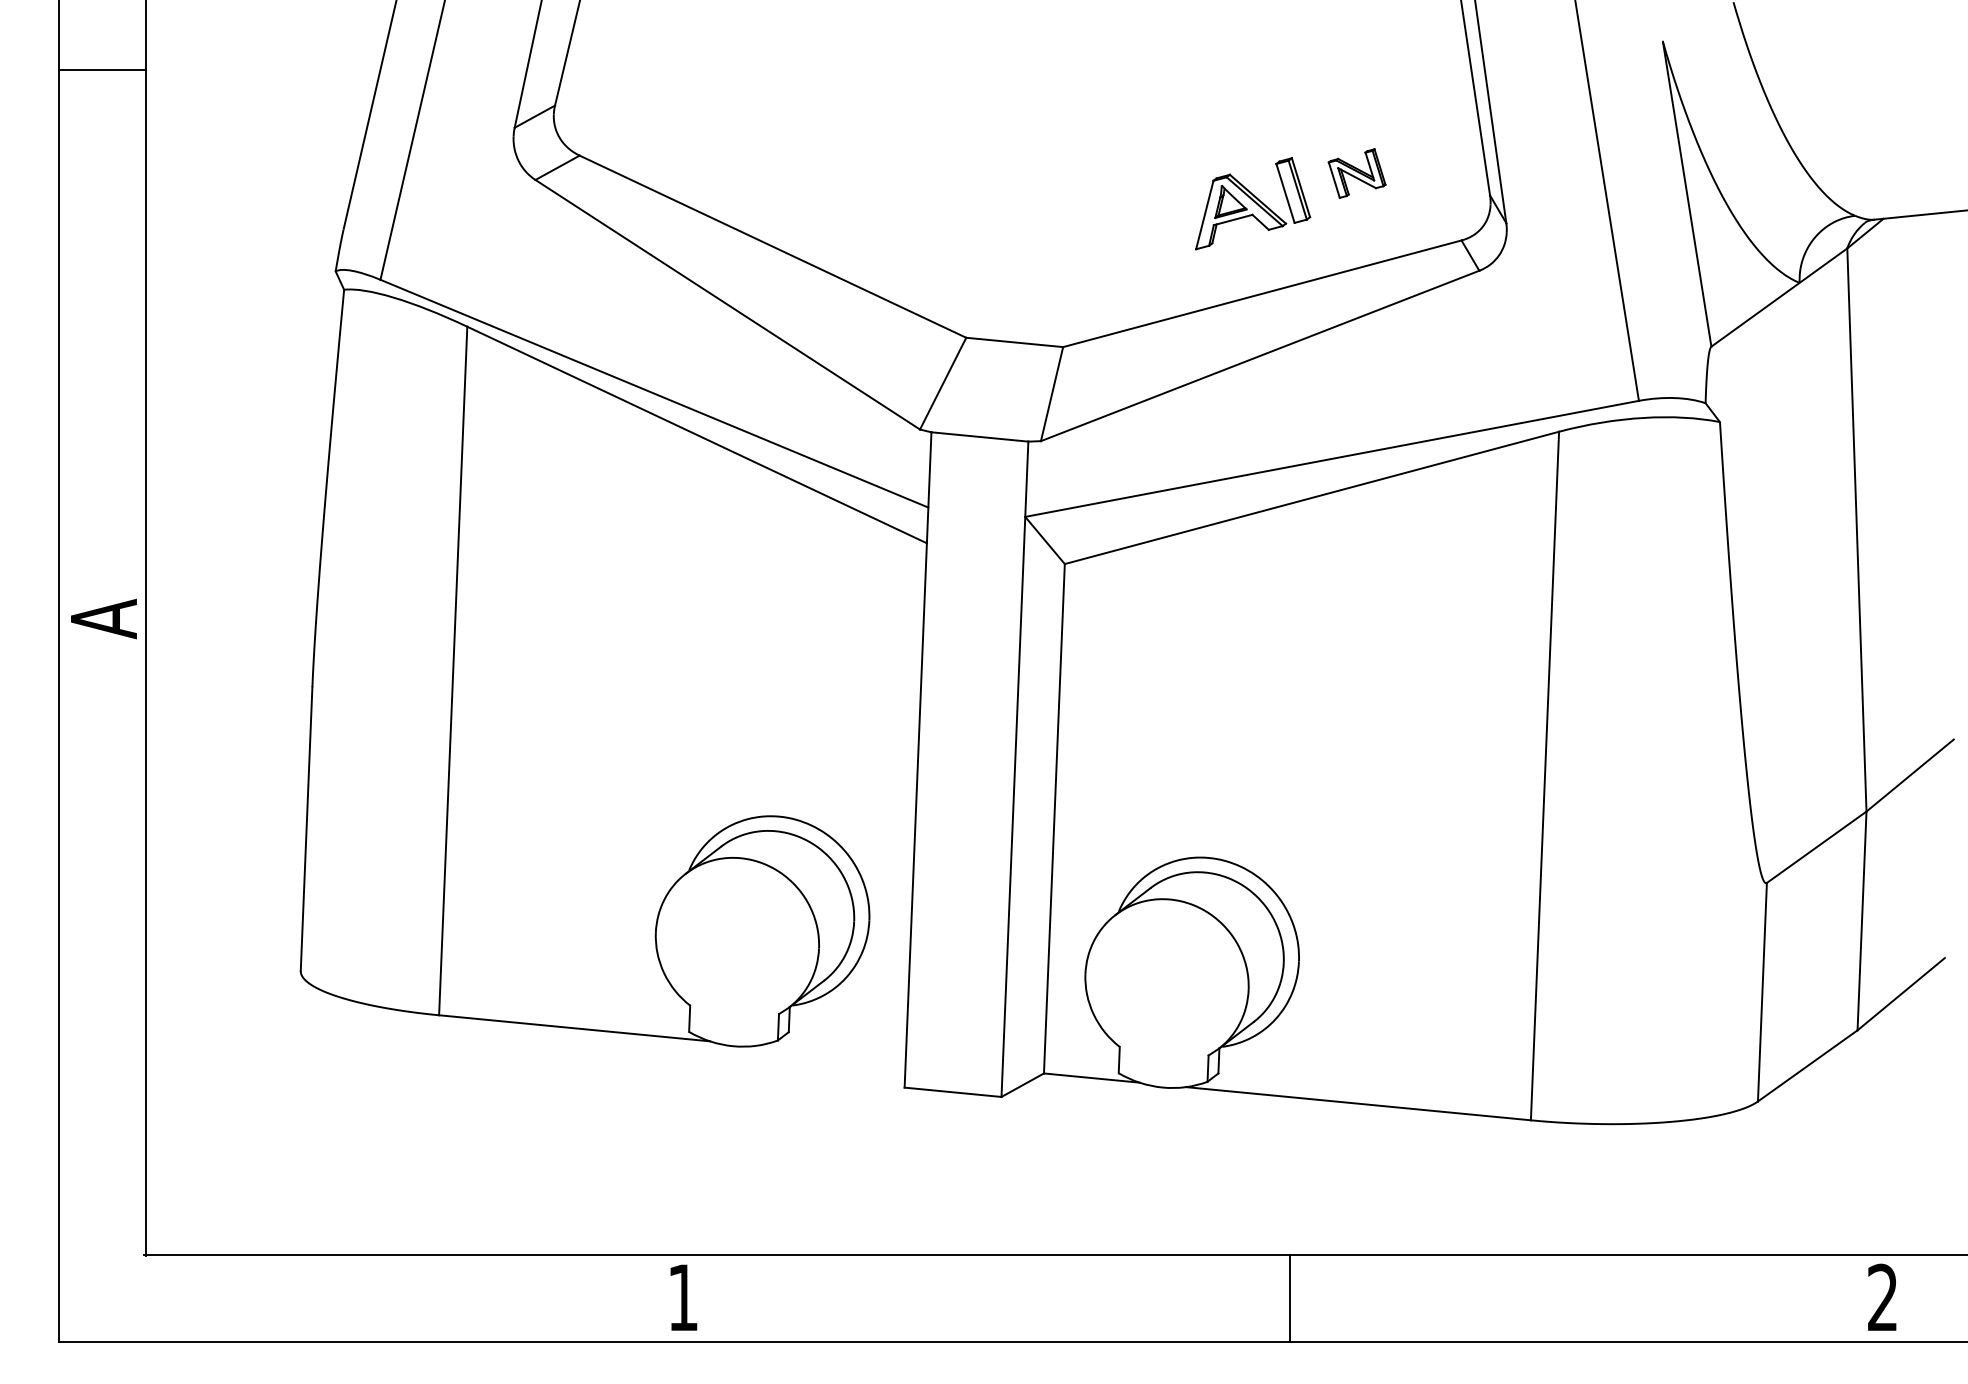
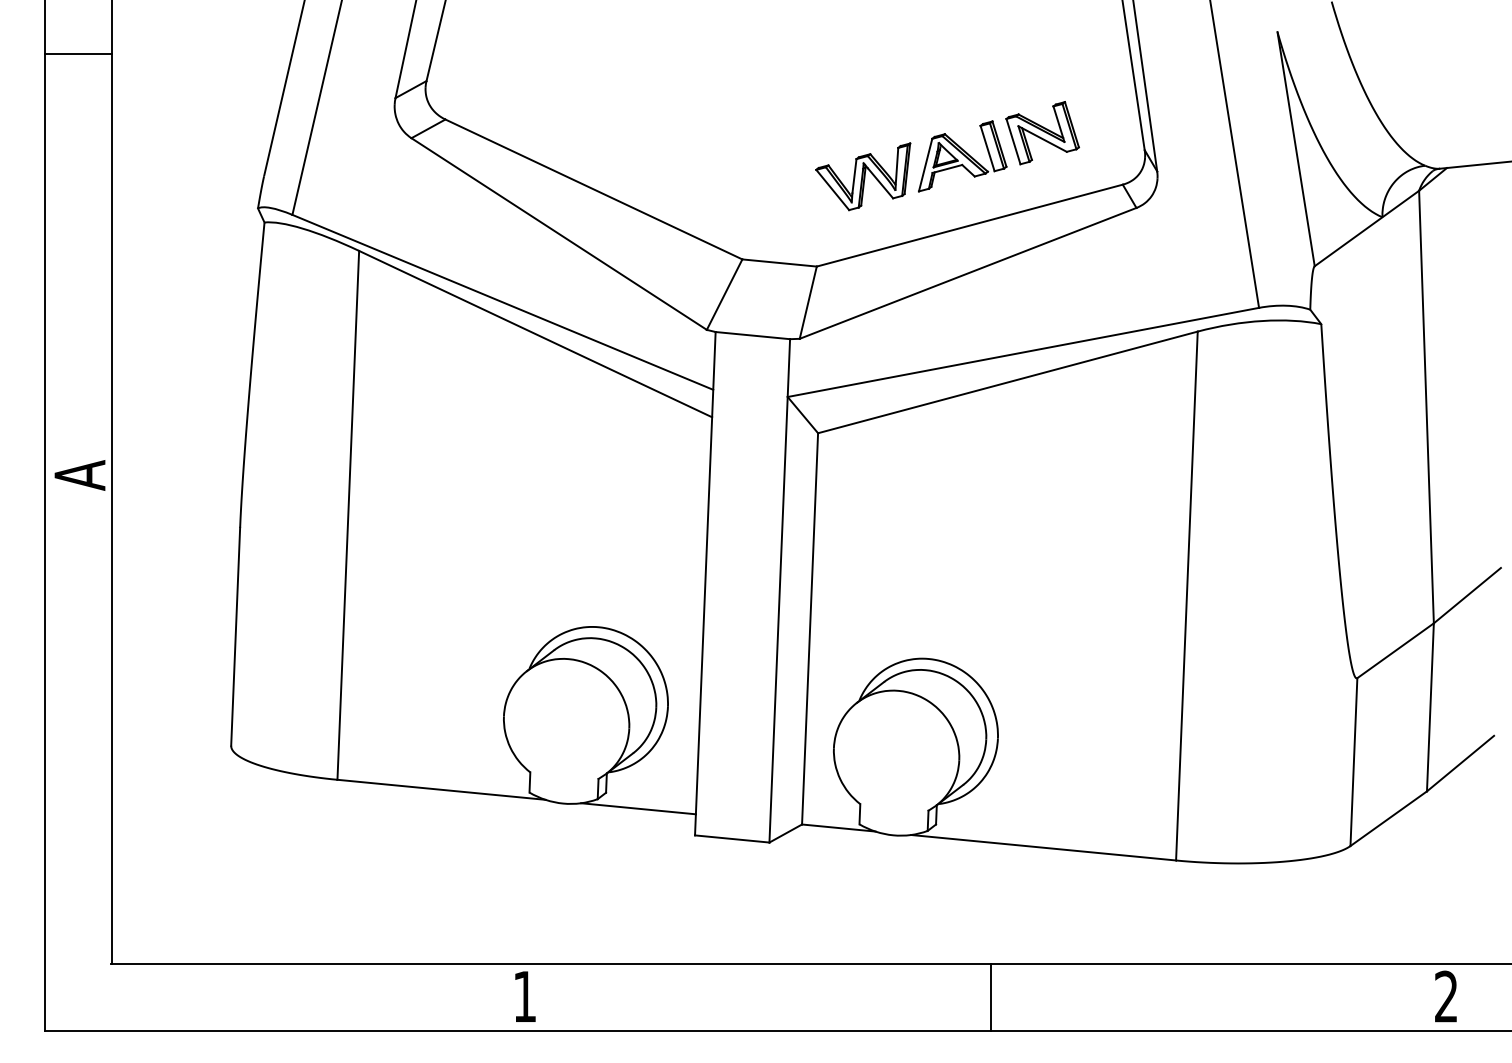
part: (1356, 173) -> (1042, 133), size x1.67
part: (1123, 229) -> (863, 176), added
line: (831, 1052) -> (638, 808), added

